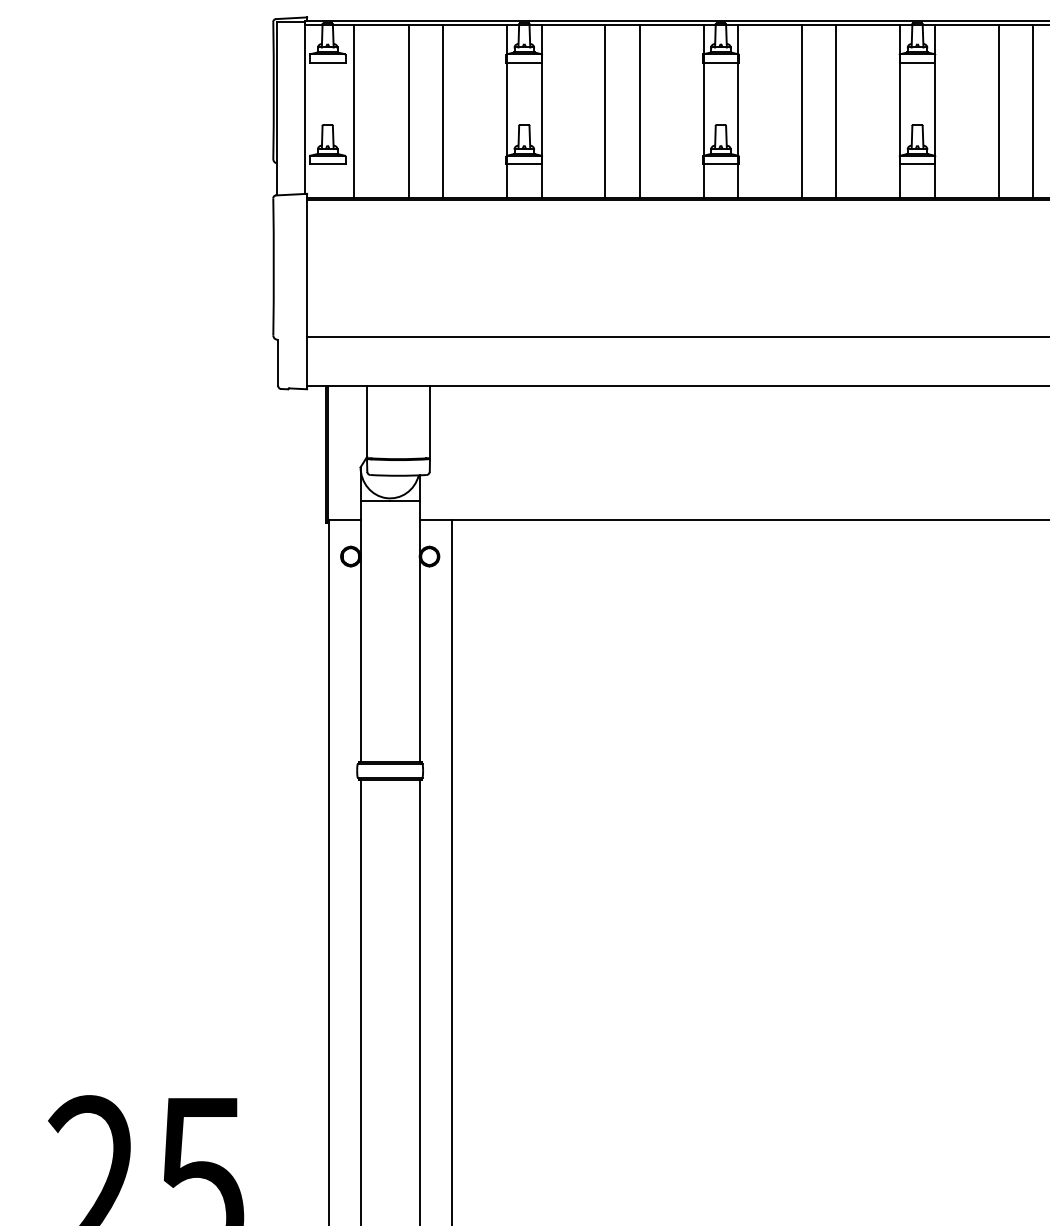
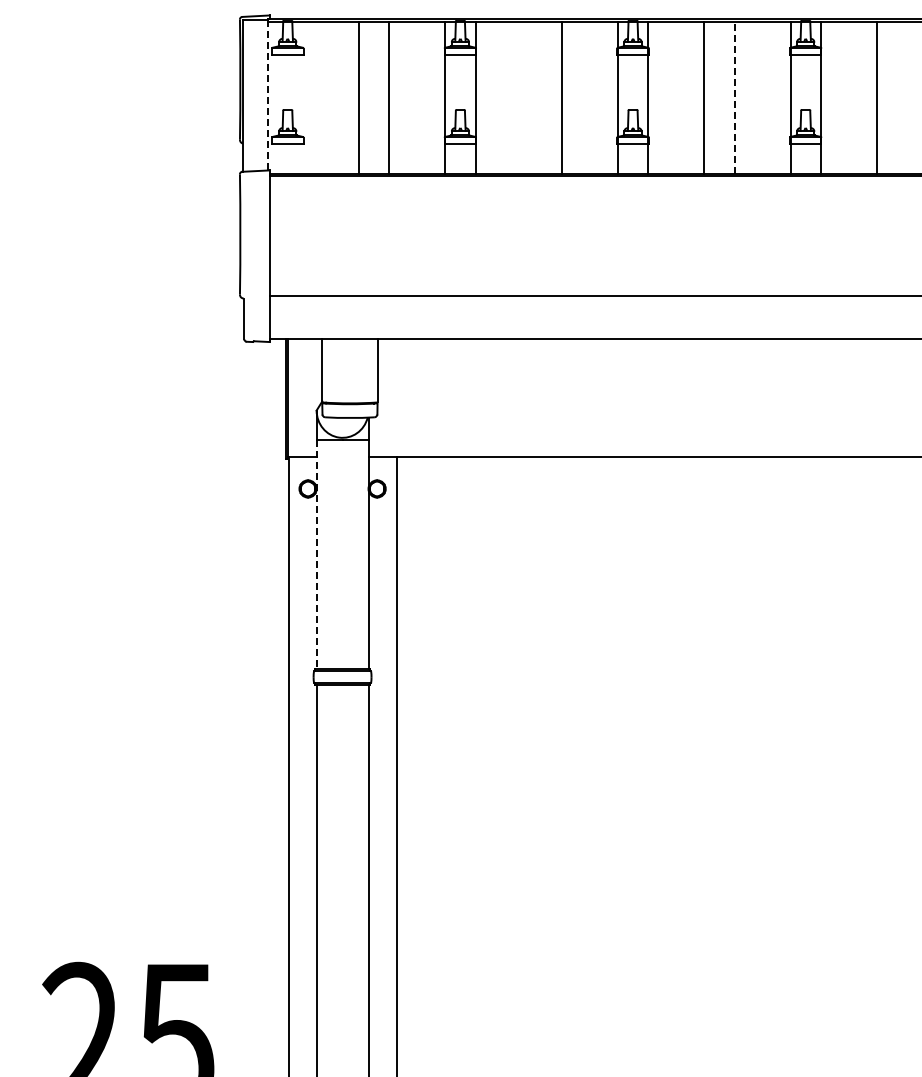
line: (304, 108) -> (267, 95), solid -> dashed
line: (353, 111) -> (310, 98), removed
line: (605, 111) -> (531, 98), removed
line: (836, 111) -> (734, 98), solid -> dashed
line: (1033, 111) -> (907, 98), removed
line: (360, 632) -> (316, 555), solid -> dashed

